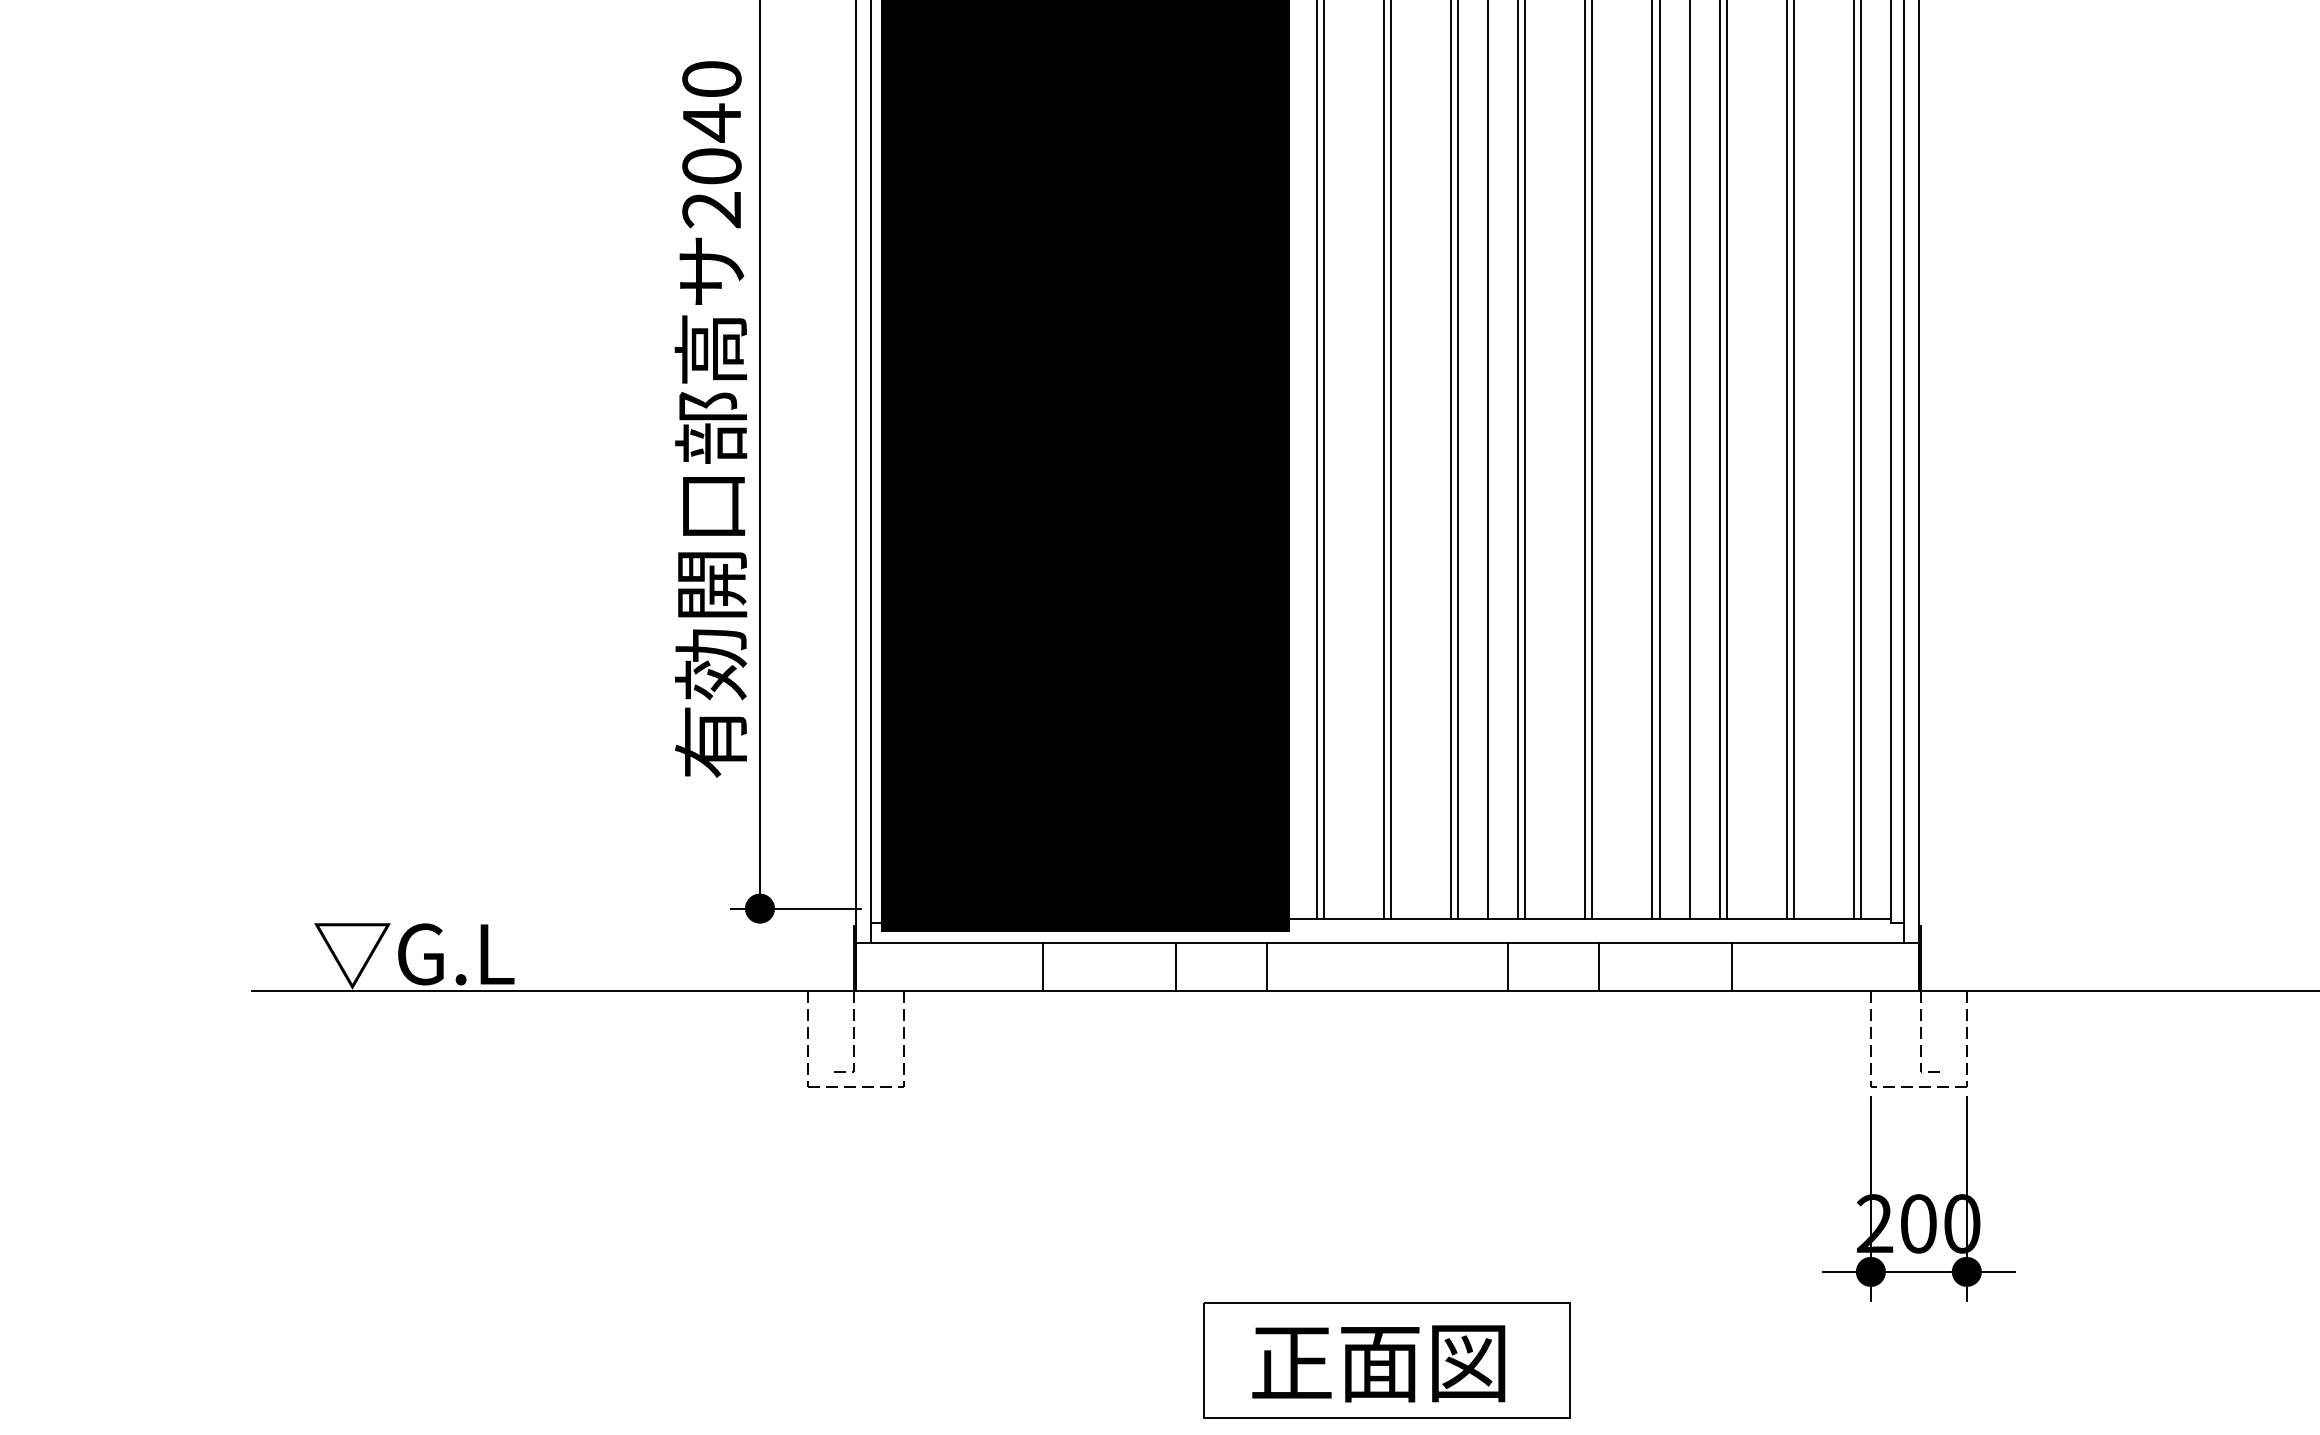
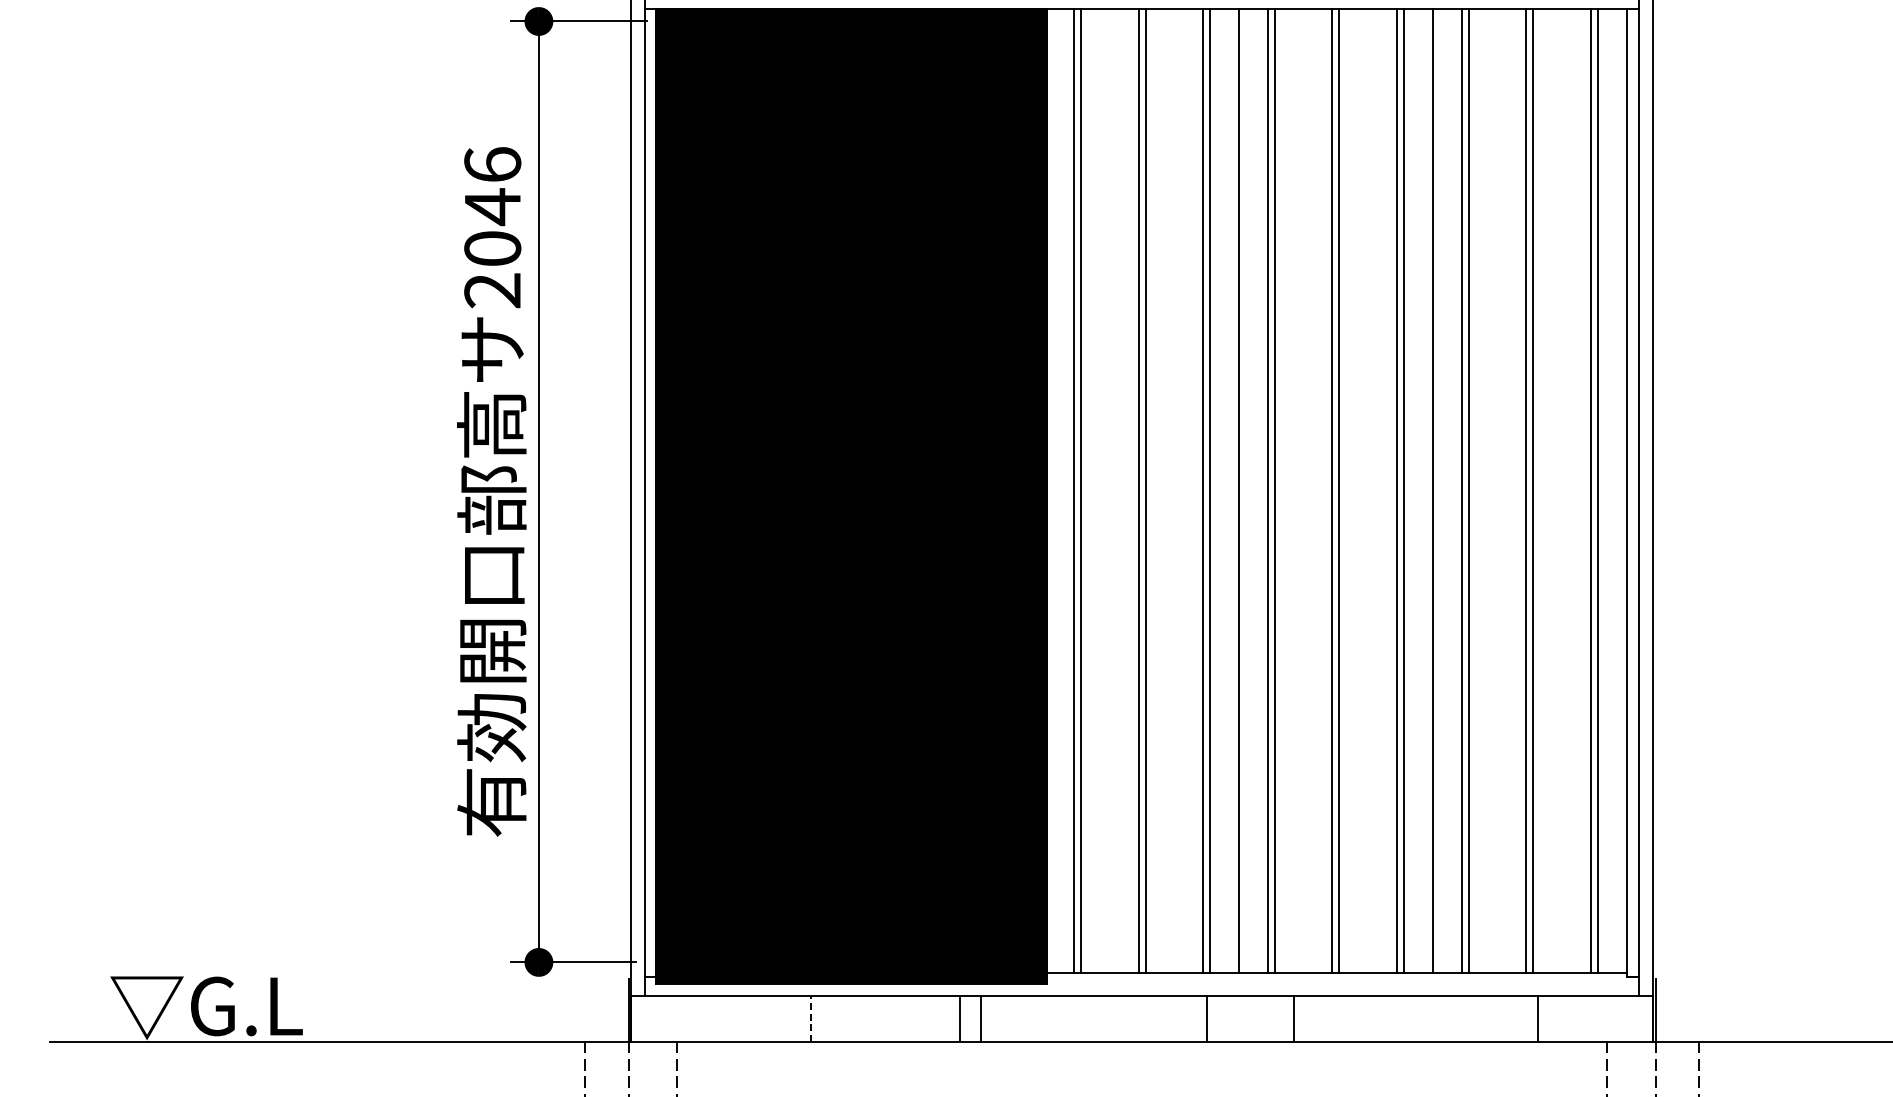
text: (711, 78) -> (492, 164), 2040 -> 2046
line: (1042, 967) -> (810, 1019), solid -> dashed
line: (1175, 967) -> (980, 1019), moved
line: (1266, 967) -> (959, 1019), moved
line: (1507, 967) -> (1206, 1019), moved
line: (1598, 967) -> (1293, 1019), moved
line: (1731, 967) -> (1537, 1019), moved

